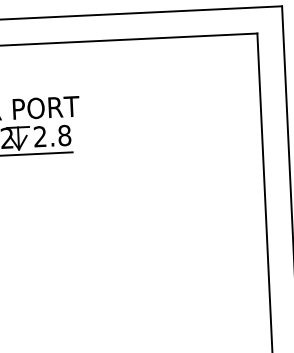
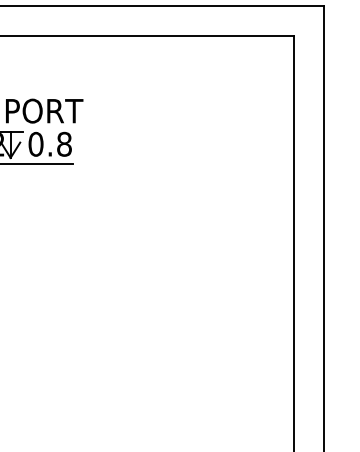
text: (39, 136) -> (35, 143), 2.8 -> 0.8

